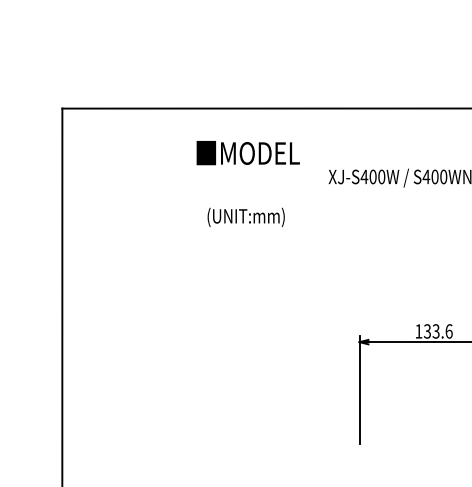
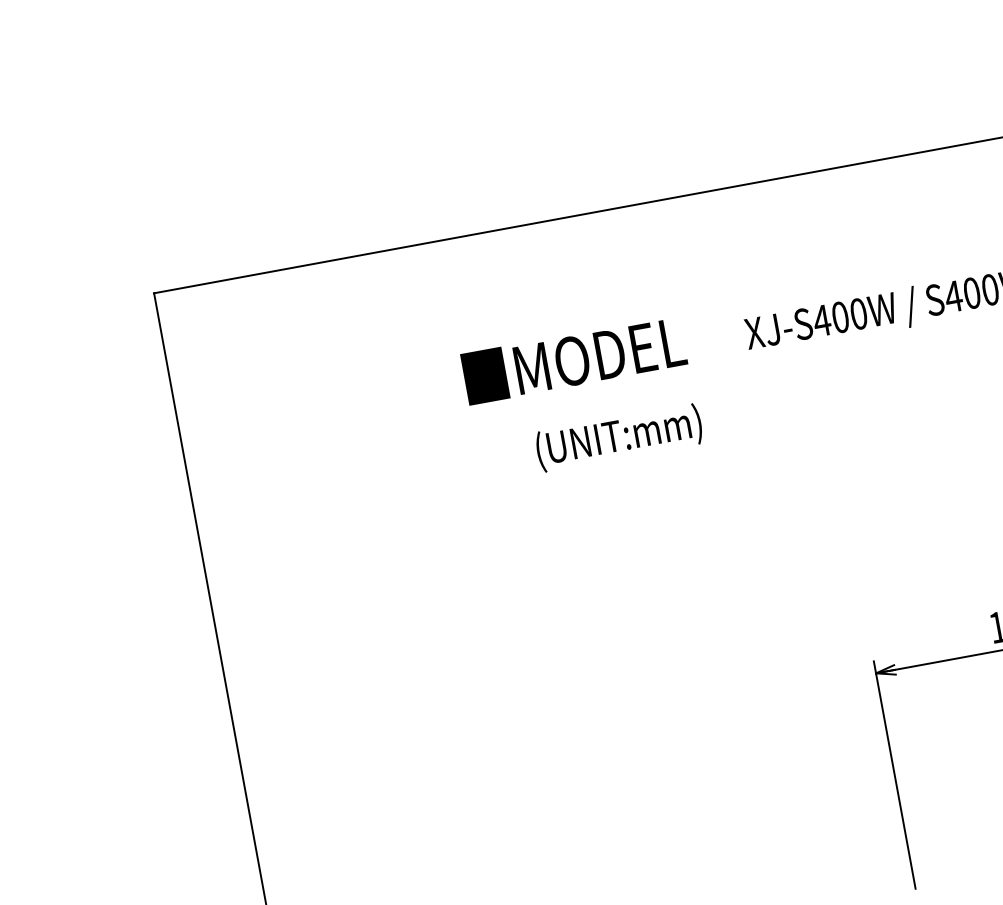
text: (247, 153) -> (572, 361), moved
text: (245, 216) -> (617, 436), moved

